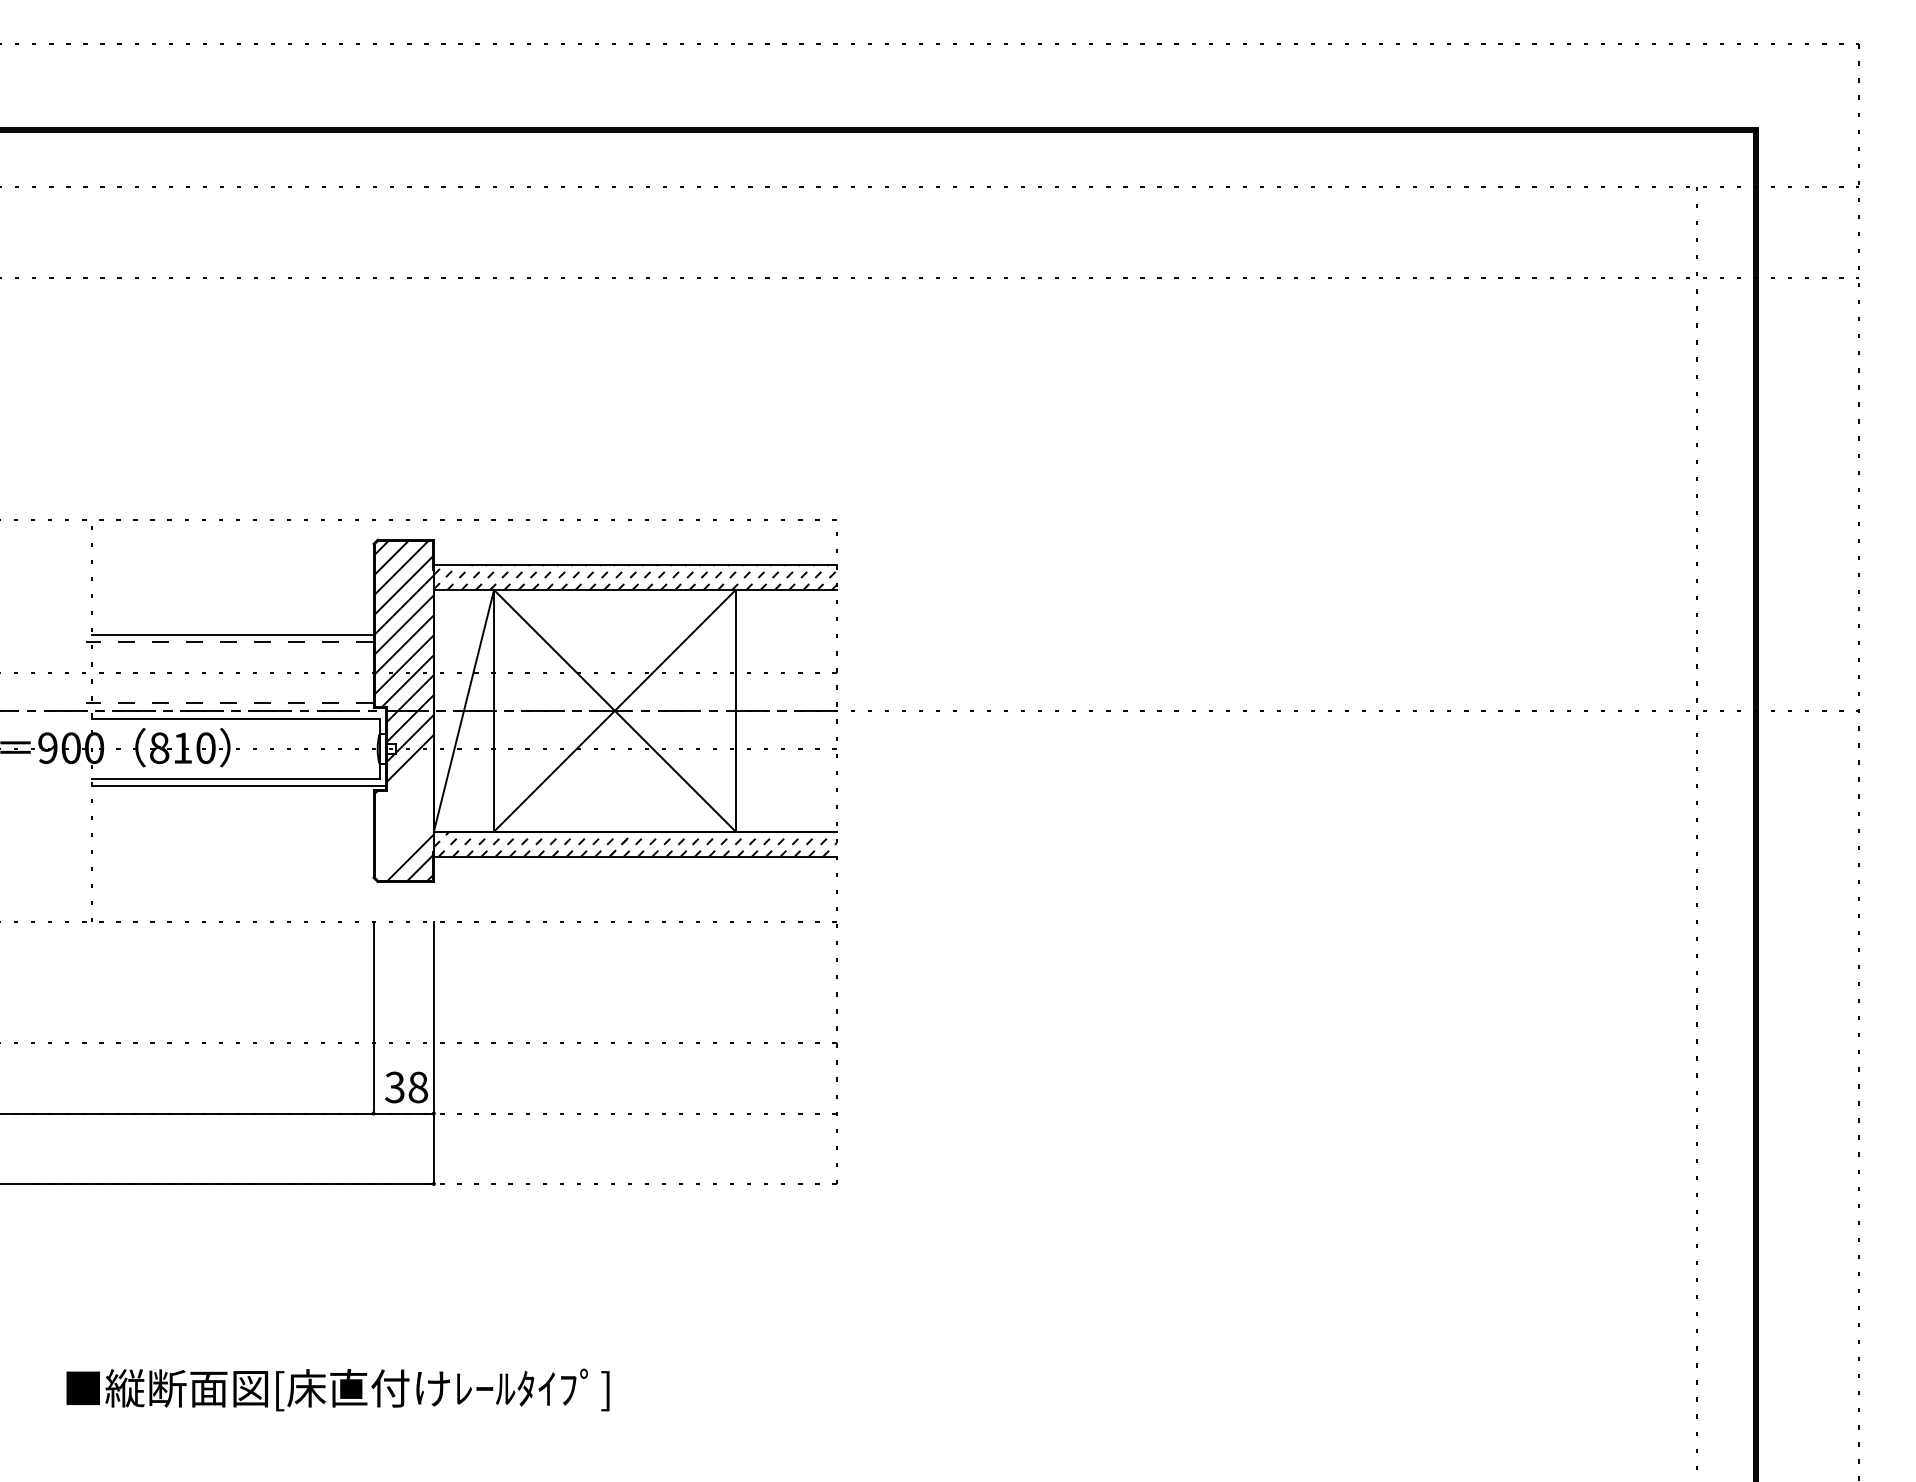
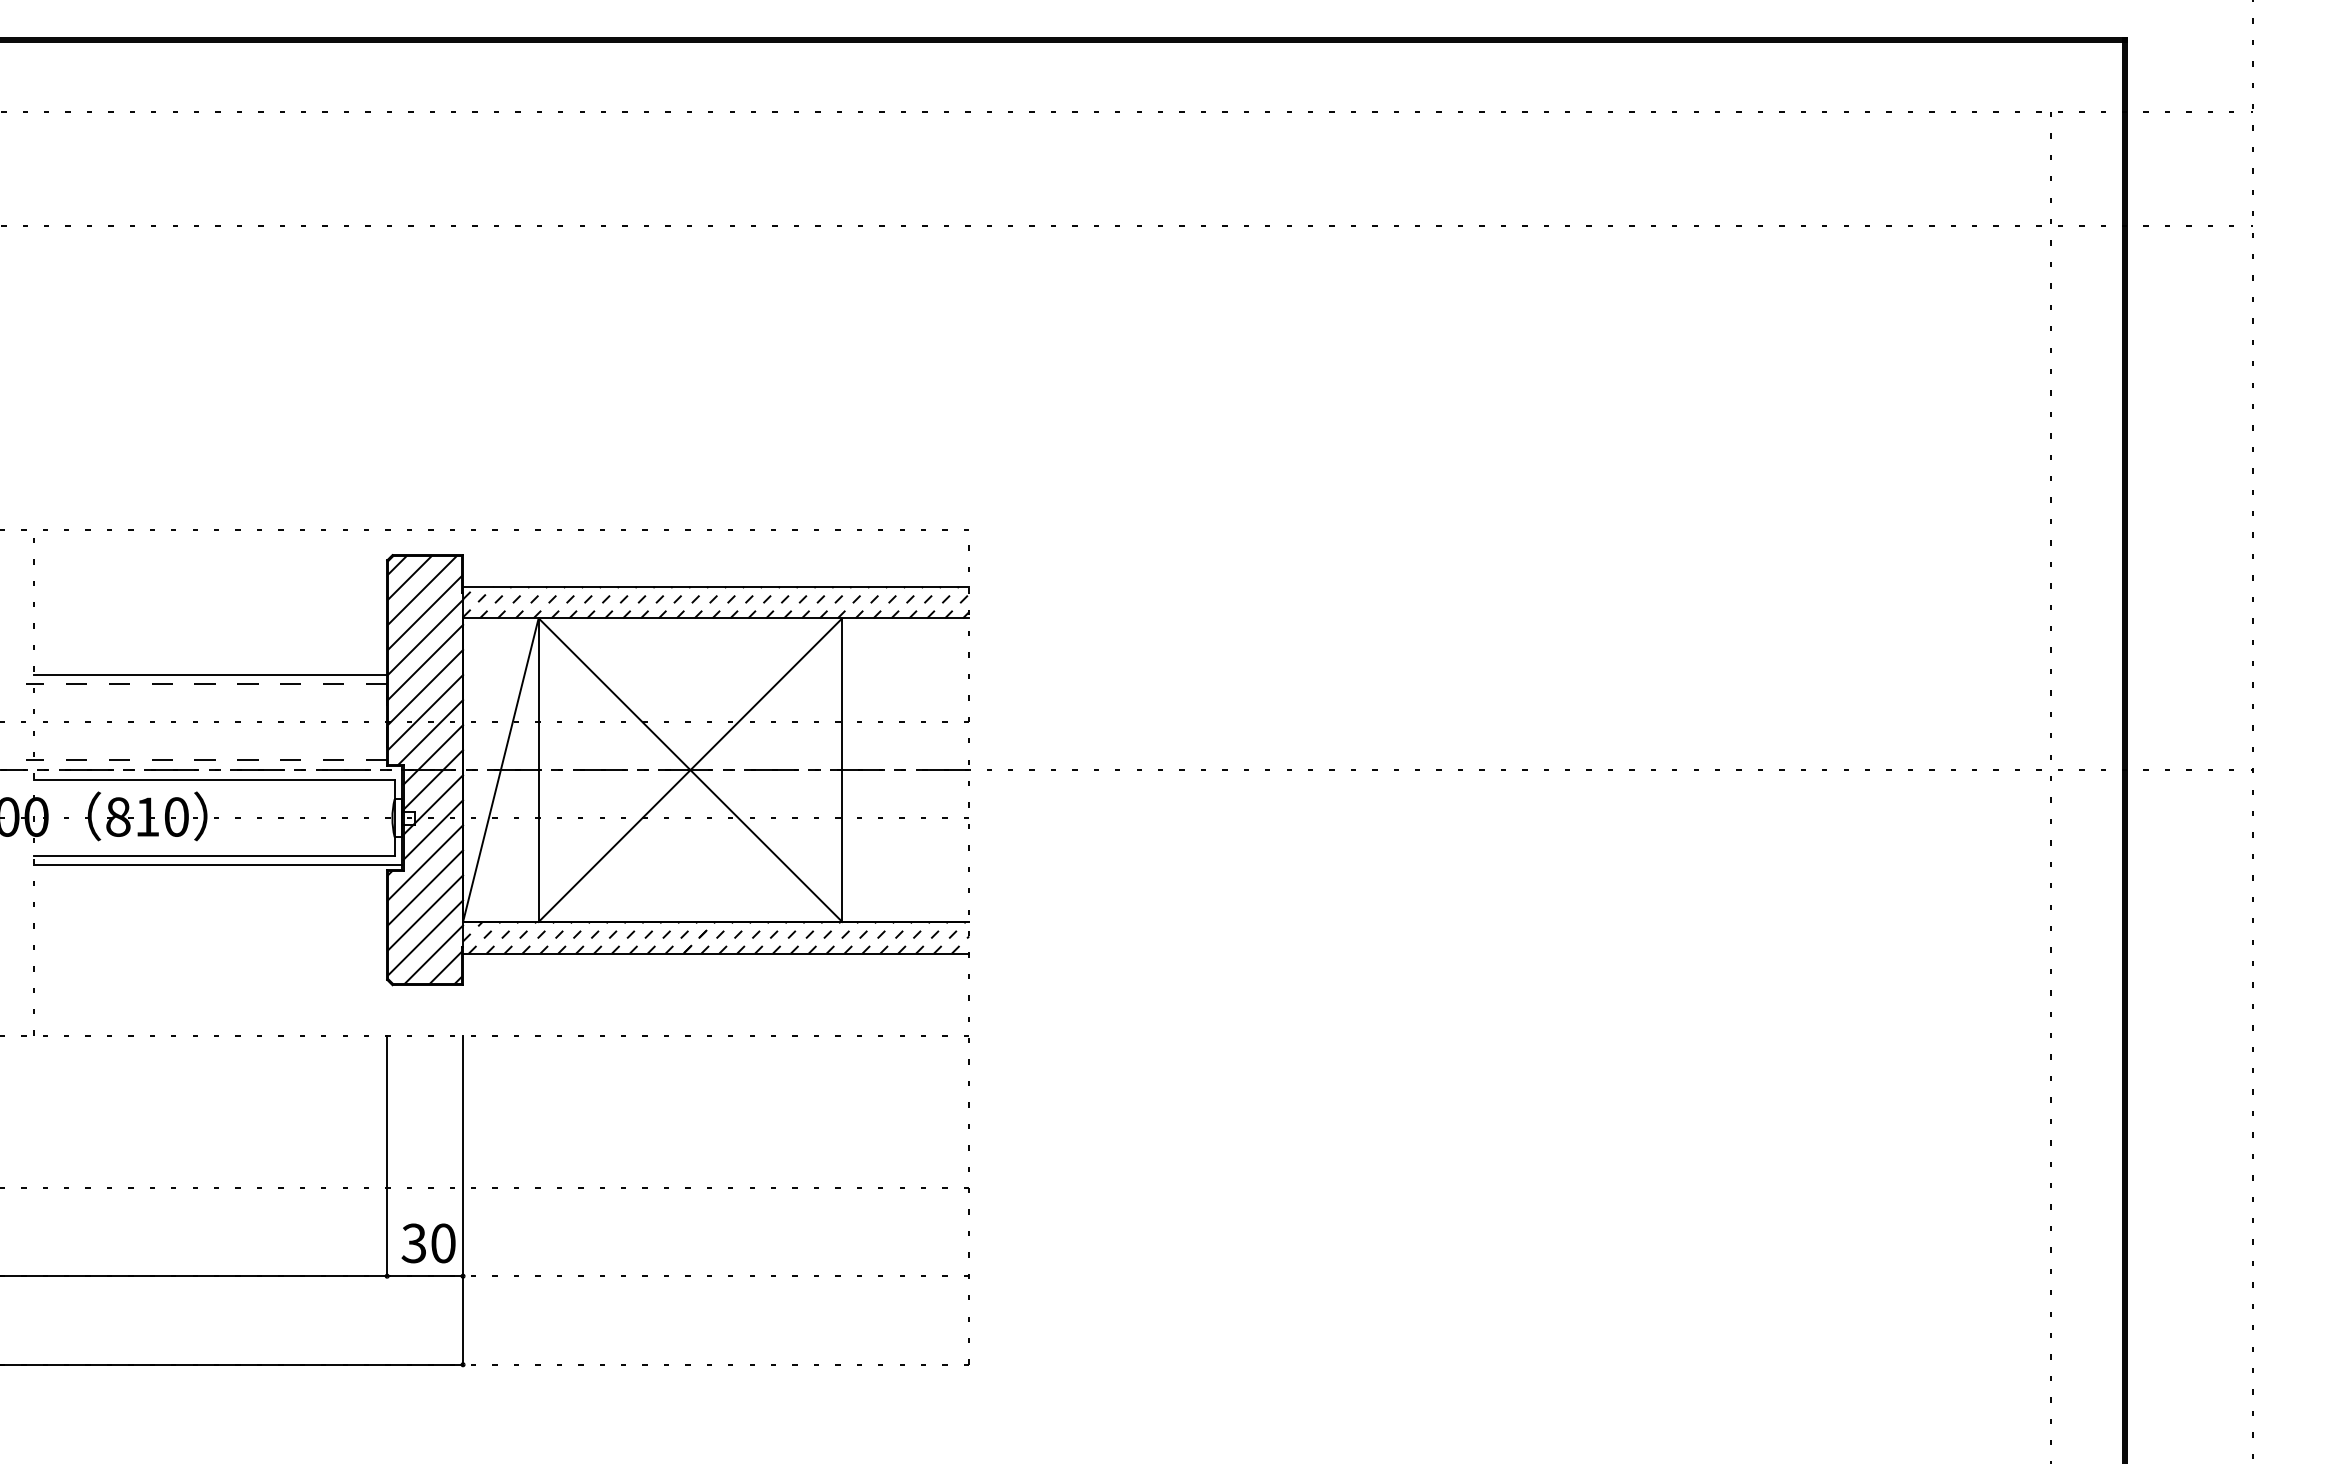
line: (403, 784) -> (424, 862), added
line: (403, 804) -> (424, 887), added
line: (403, 824) -> (424, 912), added
line: (403, 843) -> (424, 936), added
text: (418, 1087) -> (443, 1243), 38 -> 30

